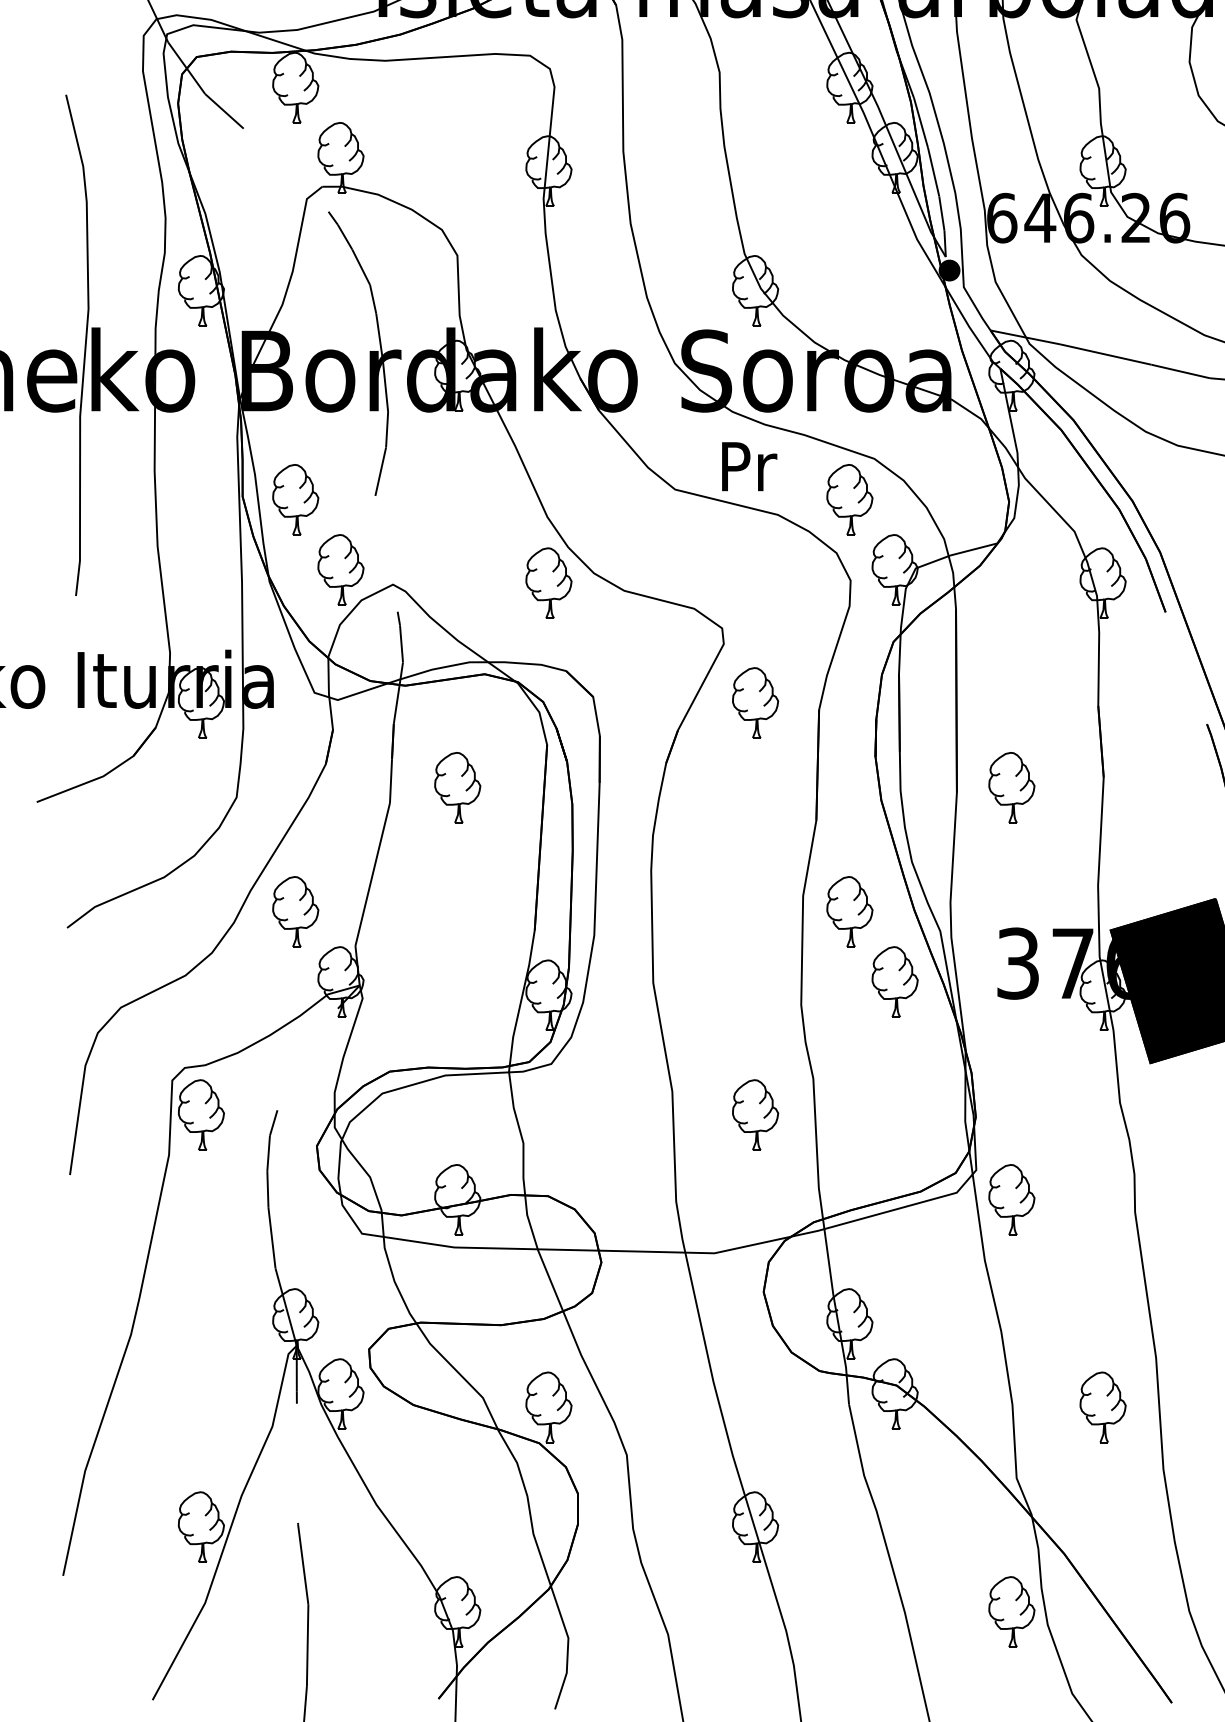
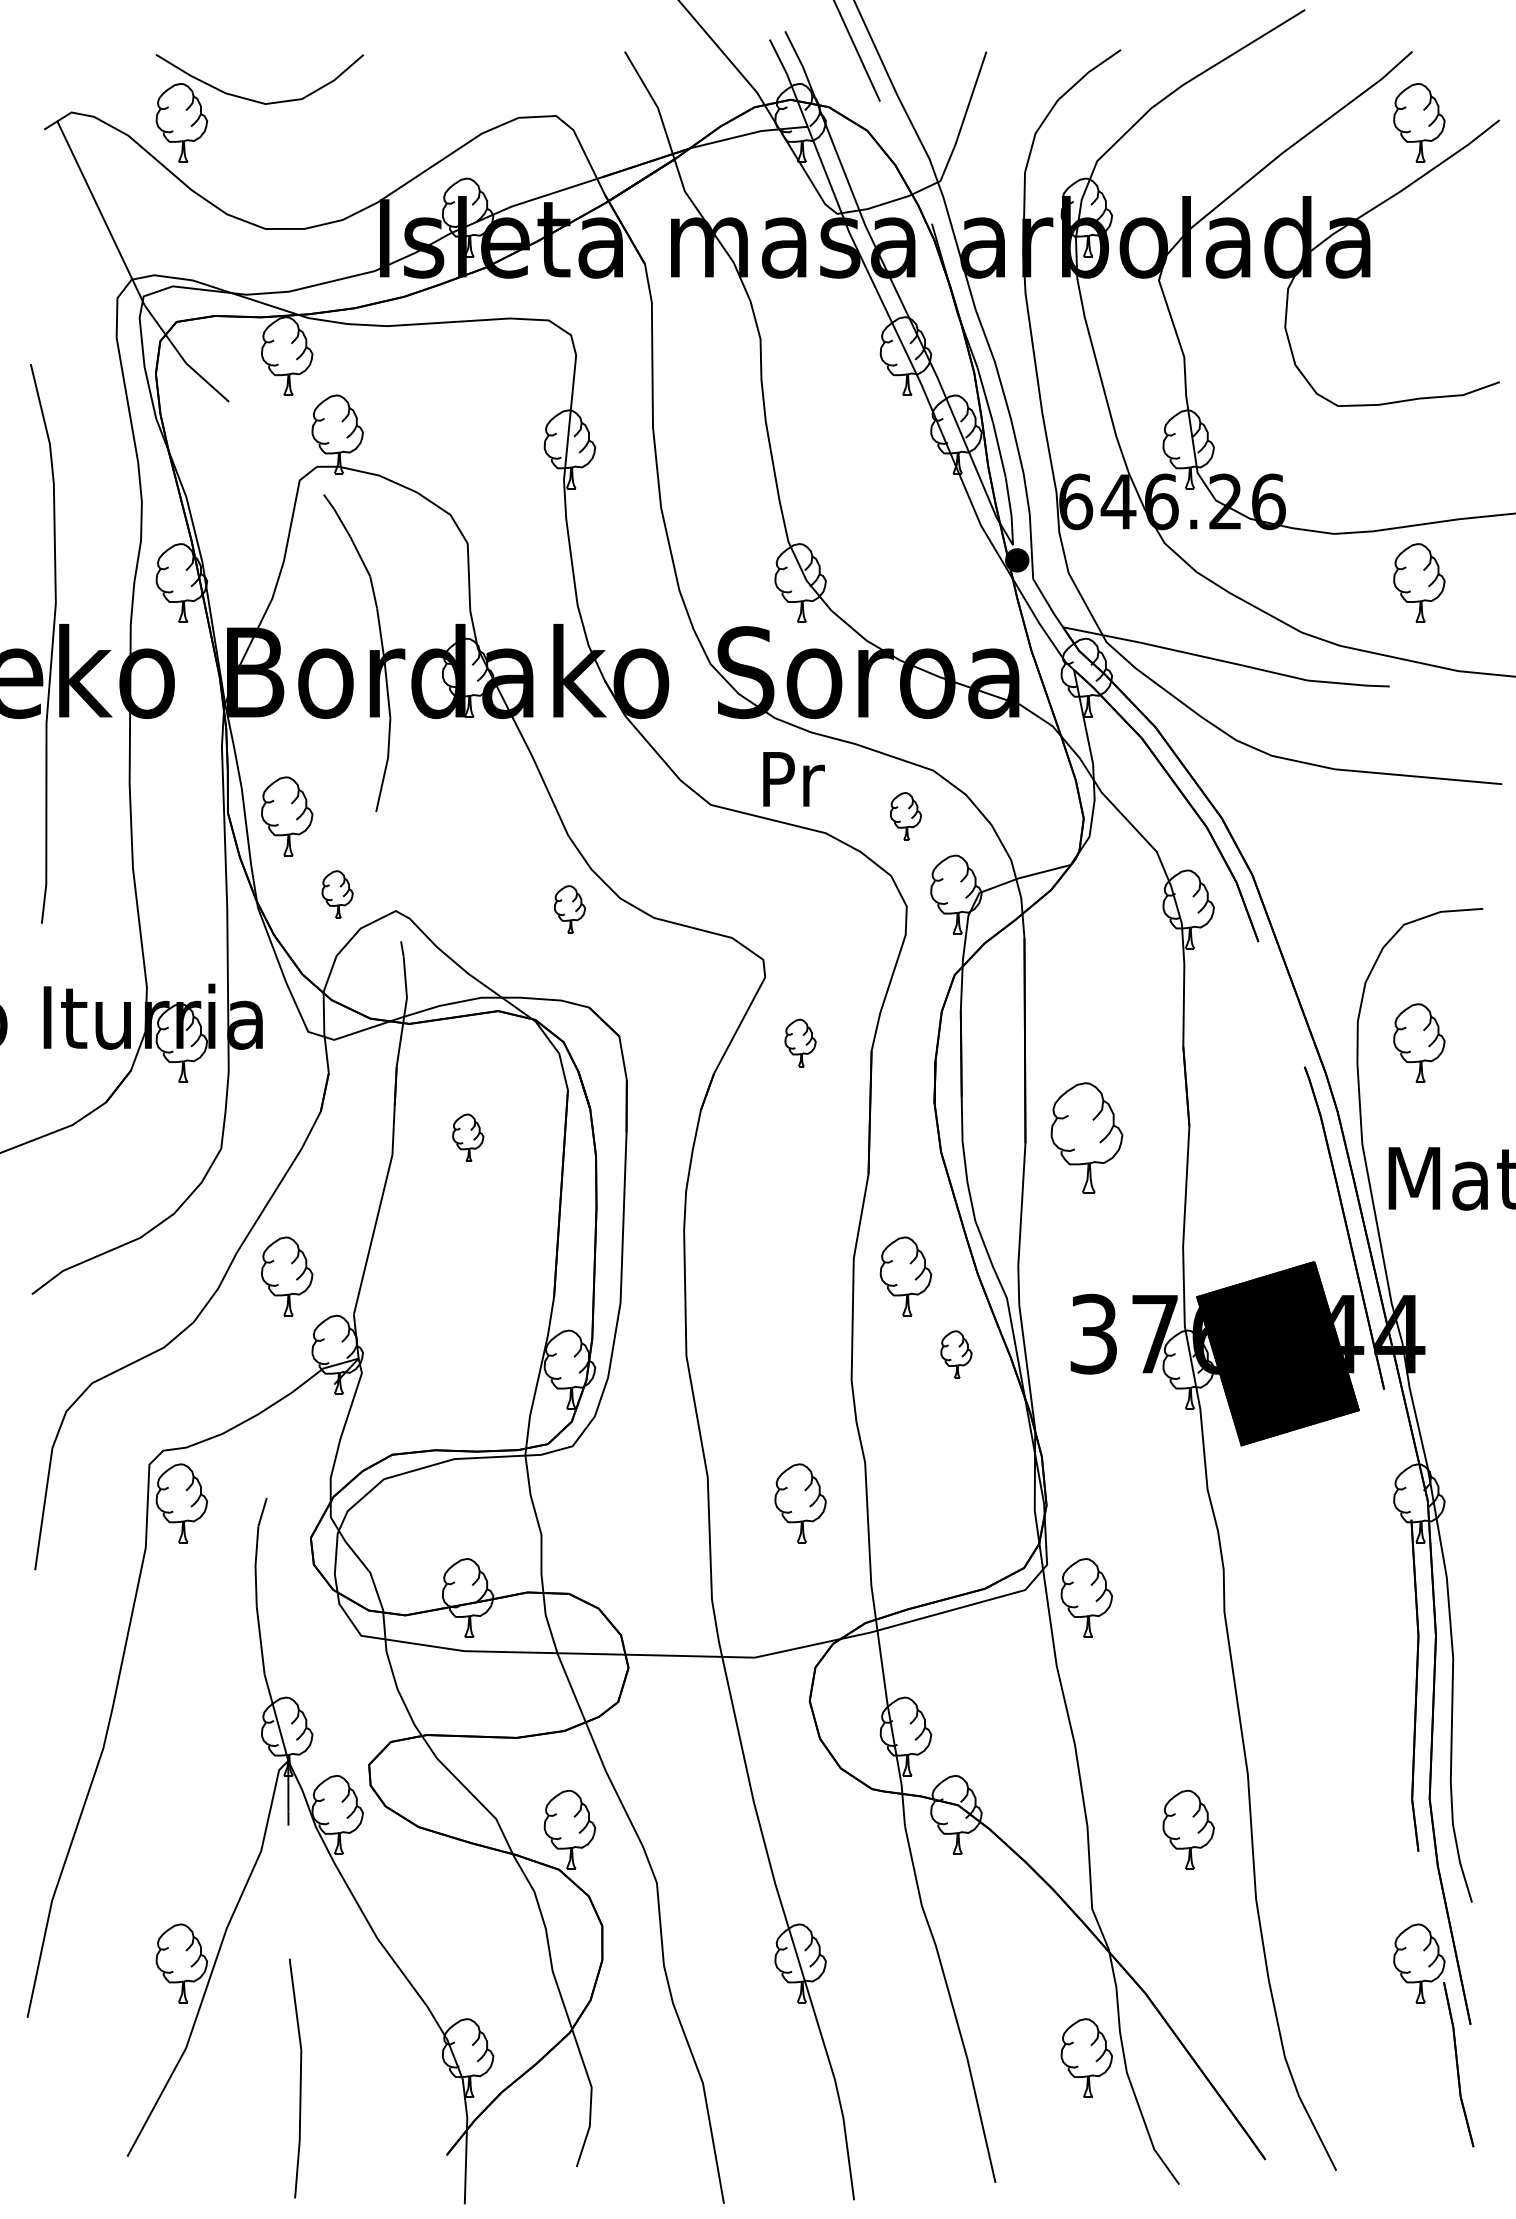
part: (849, 499) -> (905, 816), size x0.6
part: (340, 569) -> (337, 894), size x0.6
part: (548, 583) -> (569, 909), size x0.6
part: (755, 702) -> (800, 1042), size x0.6
part: (458, 787) -> (468, 1137), size x0.6
part: (1011, 787) -> (1086, 1137), size x1.4
part: (895, 981) -> (956, 1354), size x0.6

